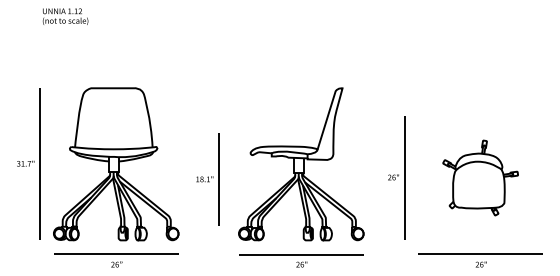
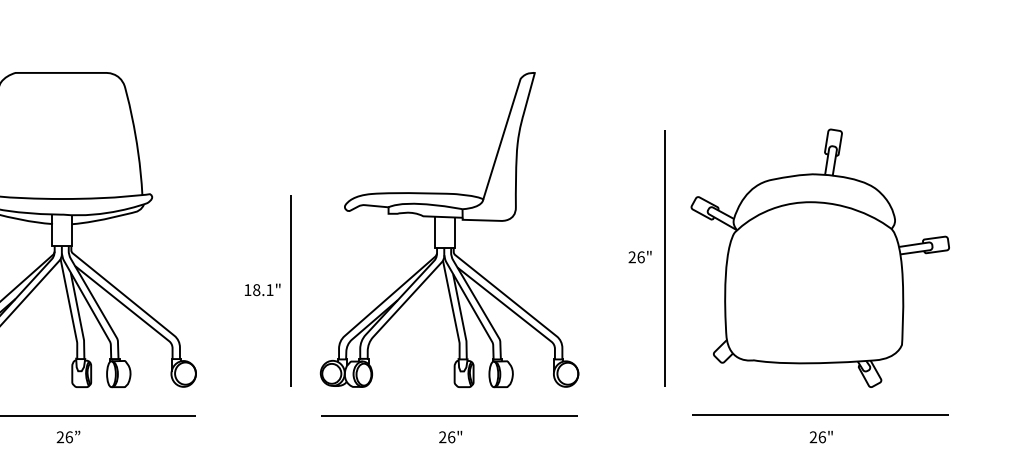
part: (480, 177) -> (819, 257), size x1.67
part: (207, 179) -> (268, 290), moved

